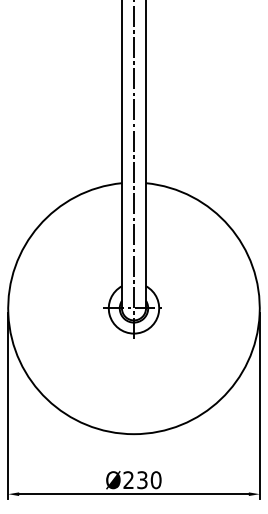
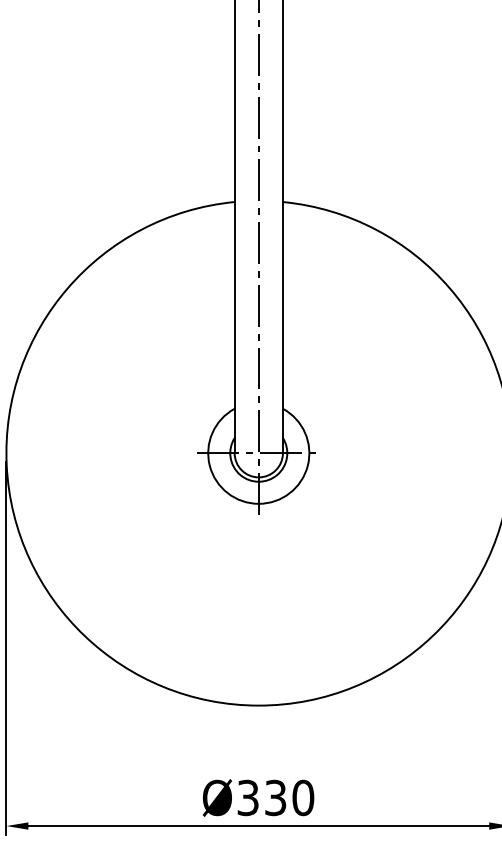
text: (128, 480) -> (247, 798), Ø230 -> Ø330

